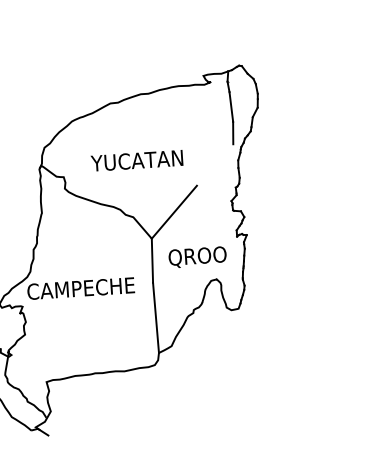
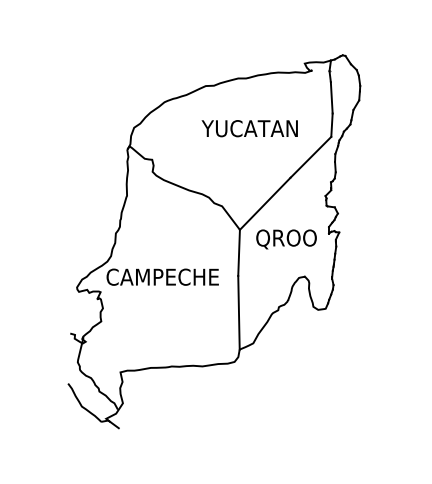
text: (136, 160) -> (249, 128), moved
line: (214, 164) -> (310, 156), added
text: (197, 257) -> (286, 239), moved

